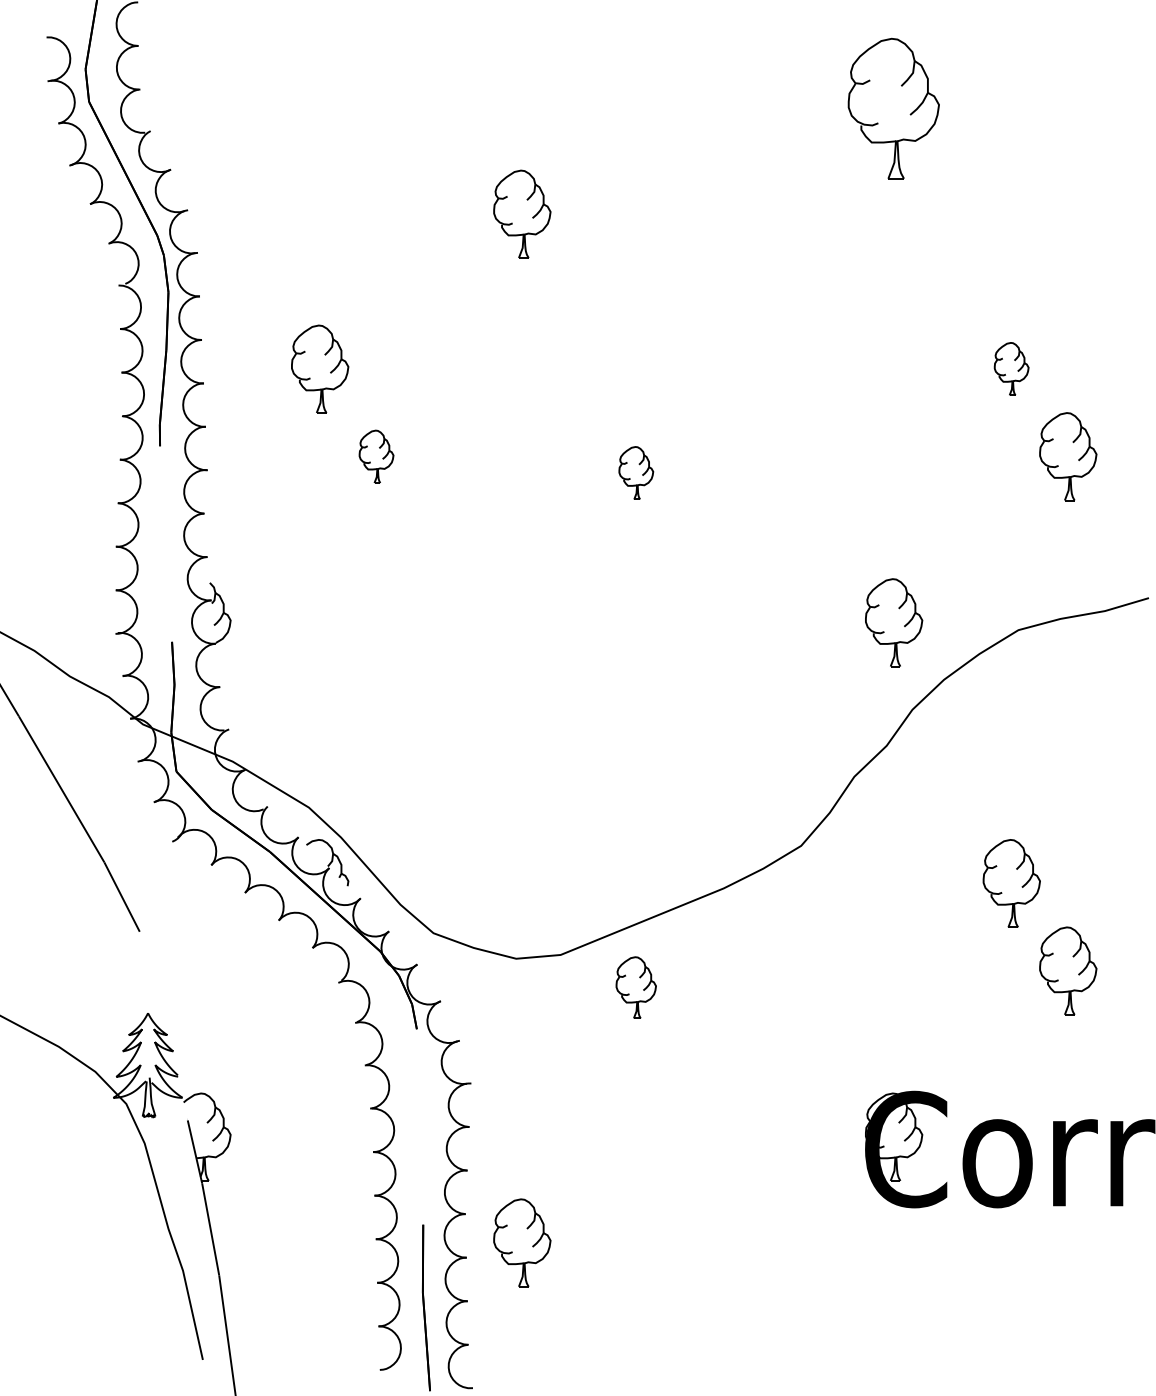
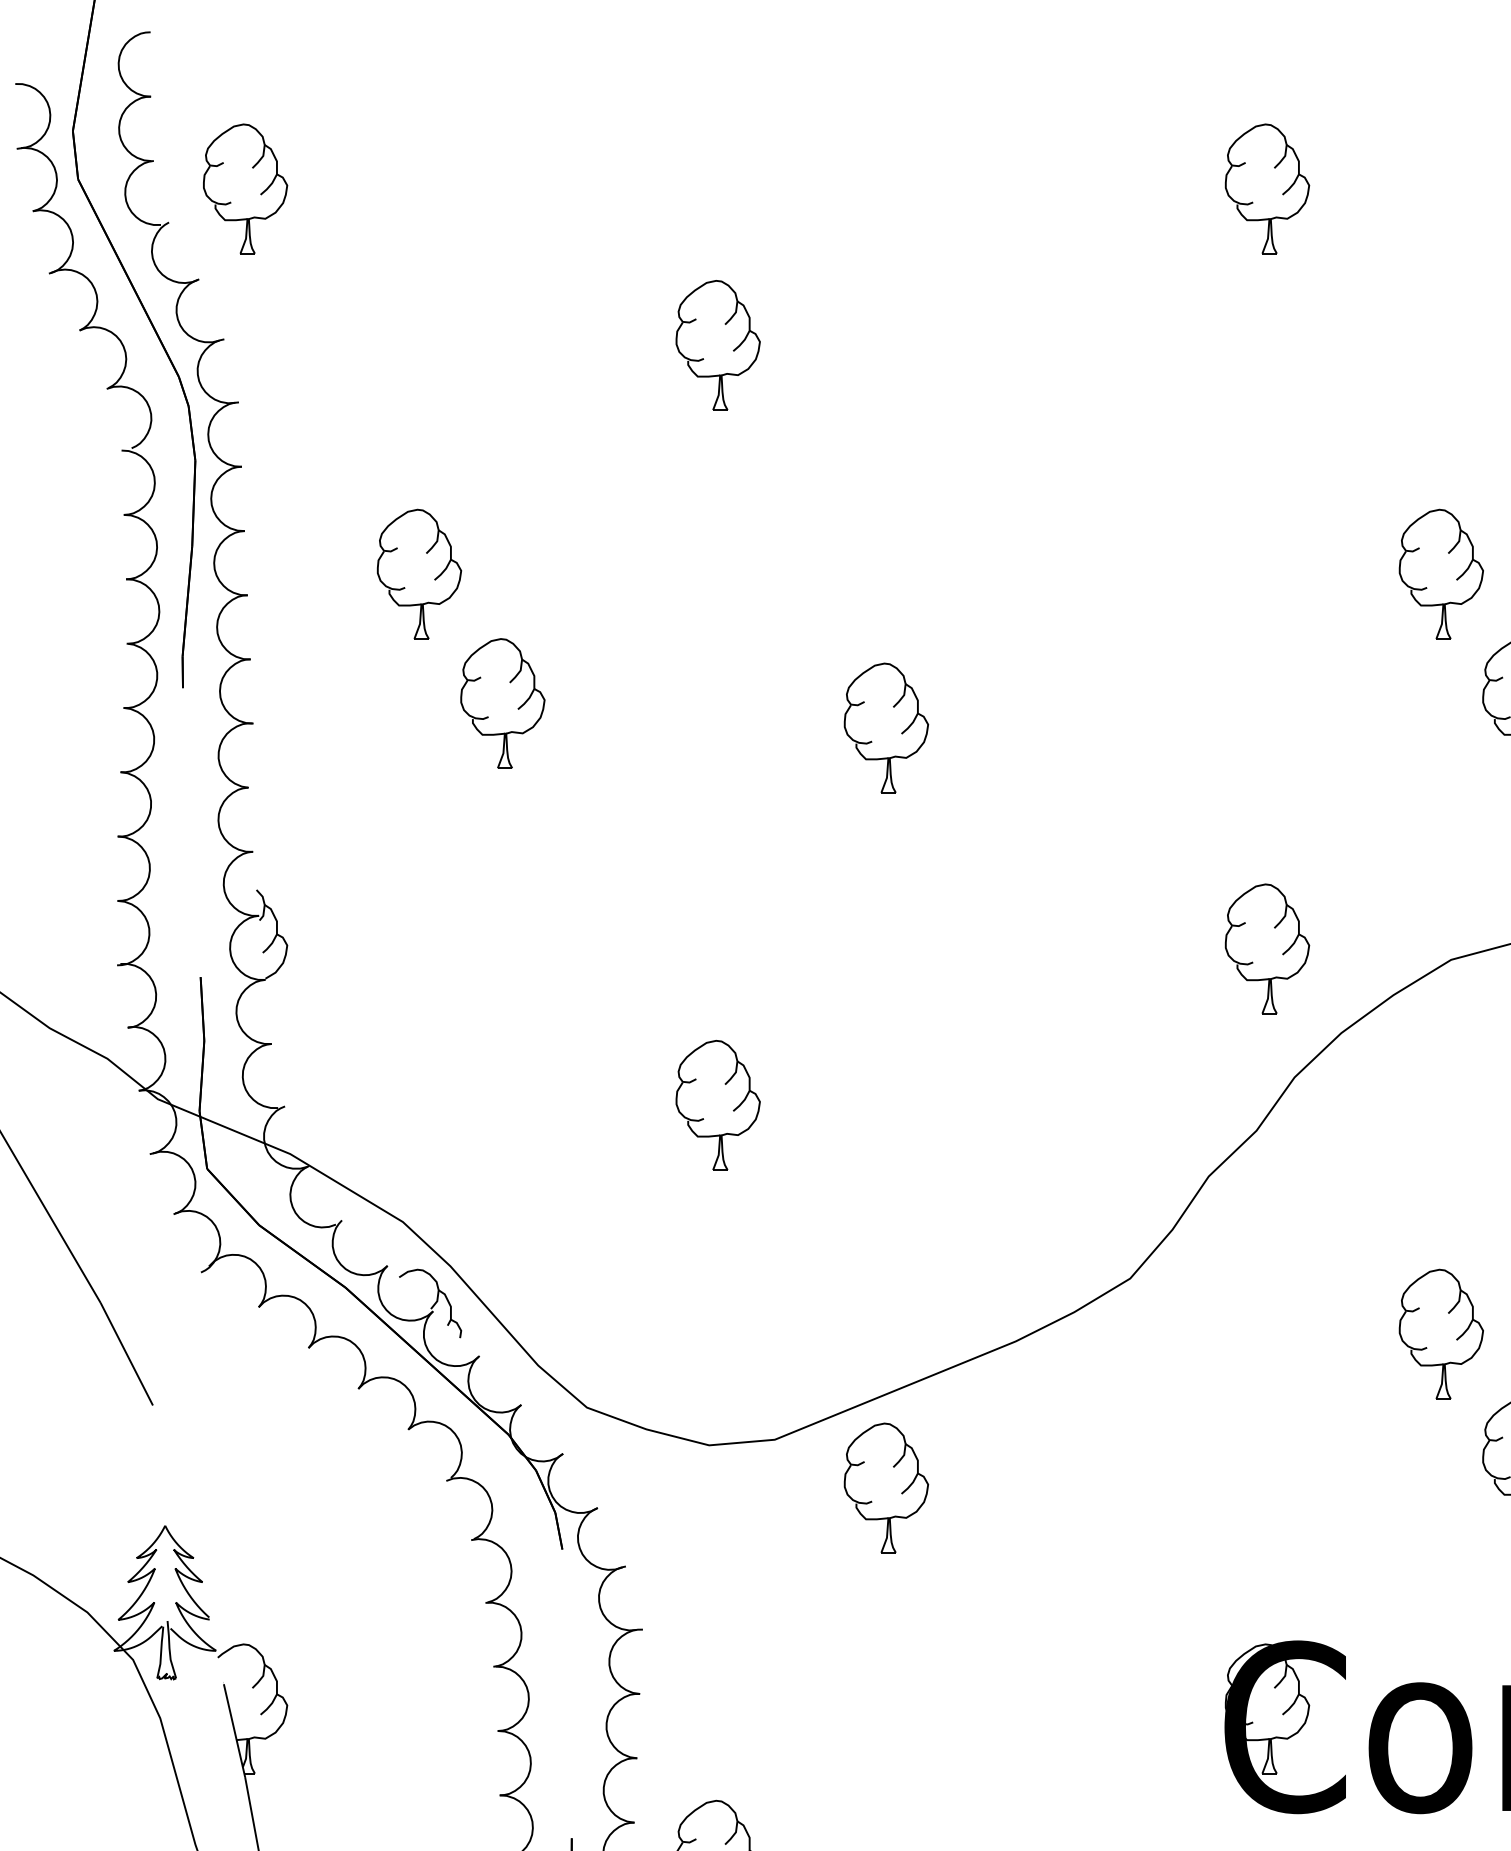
part: (202, 107) -> (245, 187), added
part: (894, 107) -> (1268, 187), size x0.62
part: (1011, 368) -> (1440, 573), size x1.67
part: (376, 456) -> (502, 703), size x1.67
part: (636, 472) -> (886, 726), size x1.67
part: (522, 728) -> (718, 1105), added
part: (636, 987) -> (886, 1487), size x1.43

